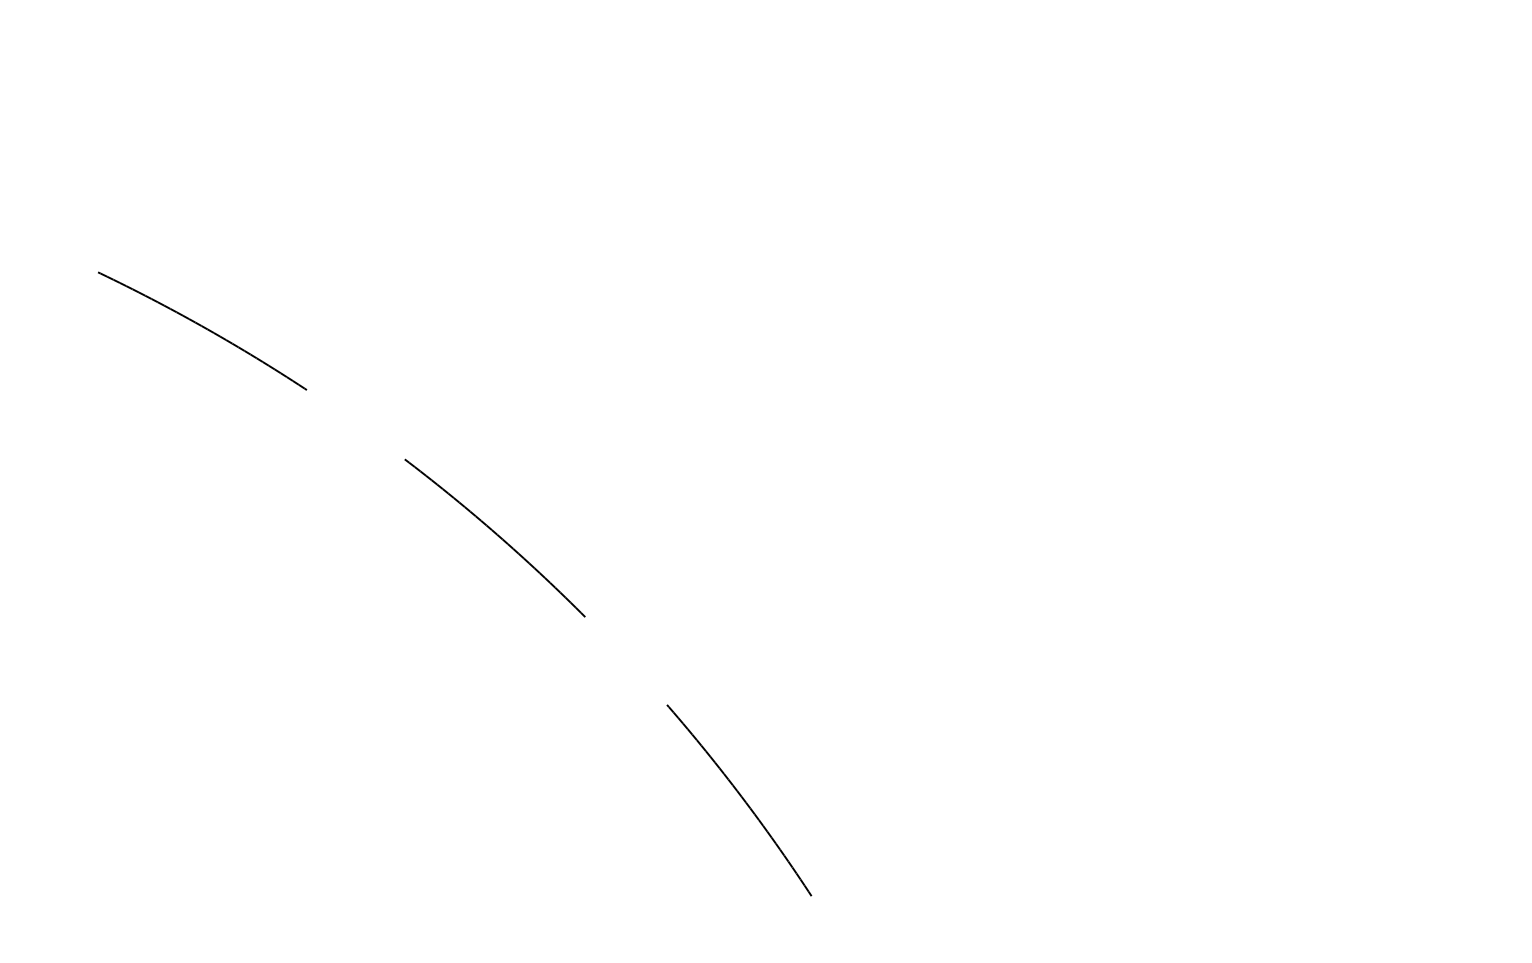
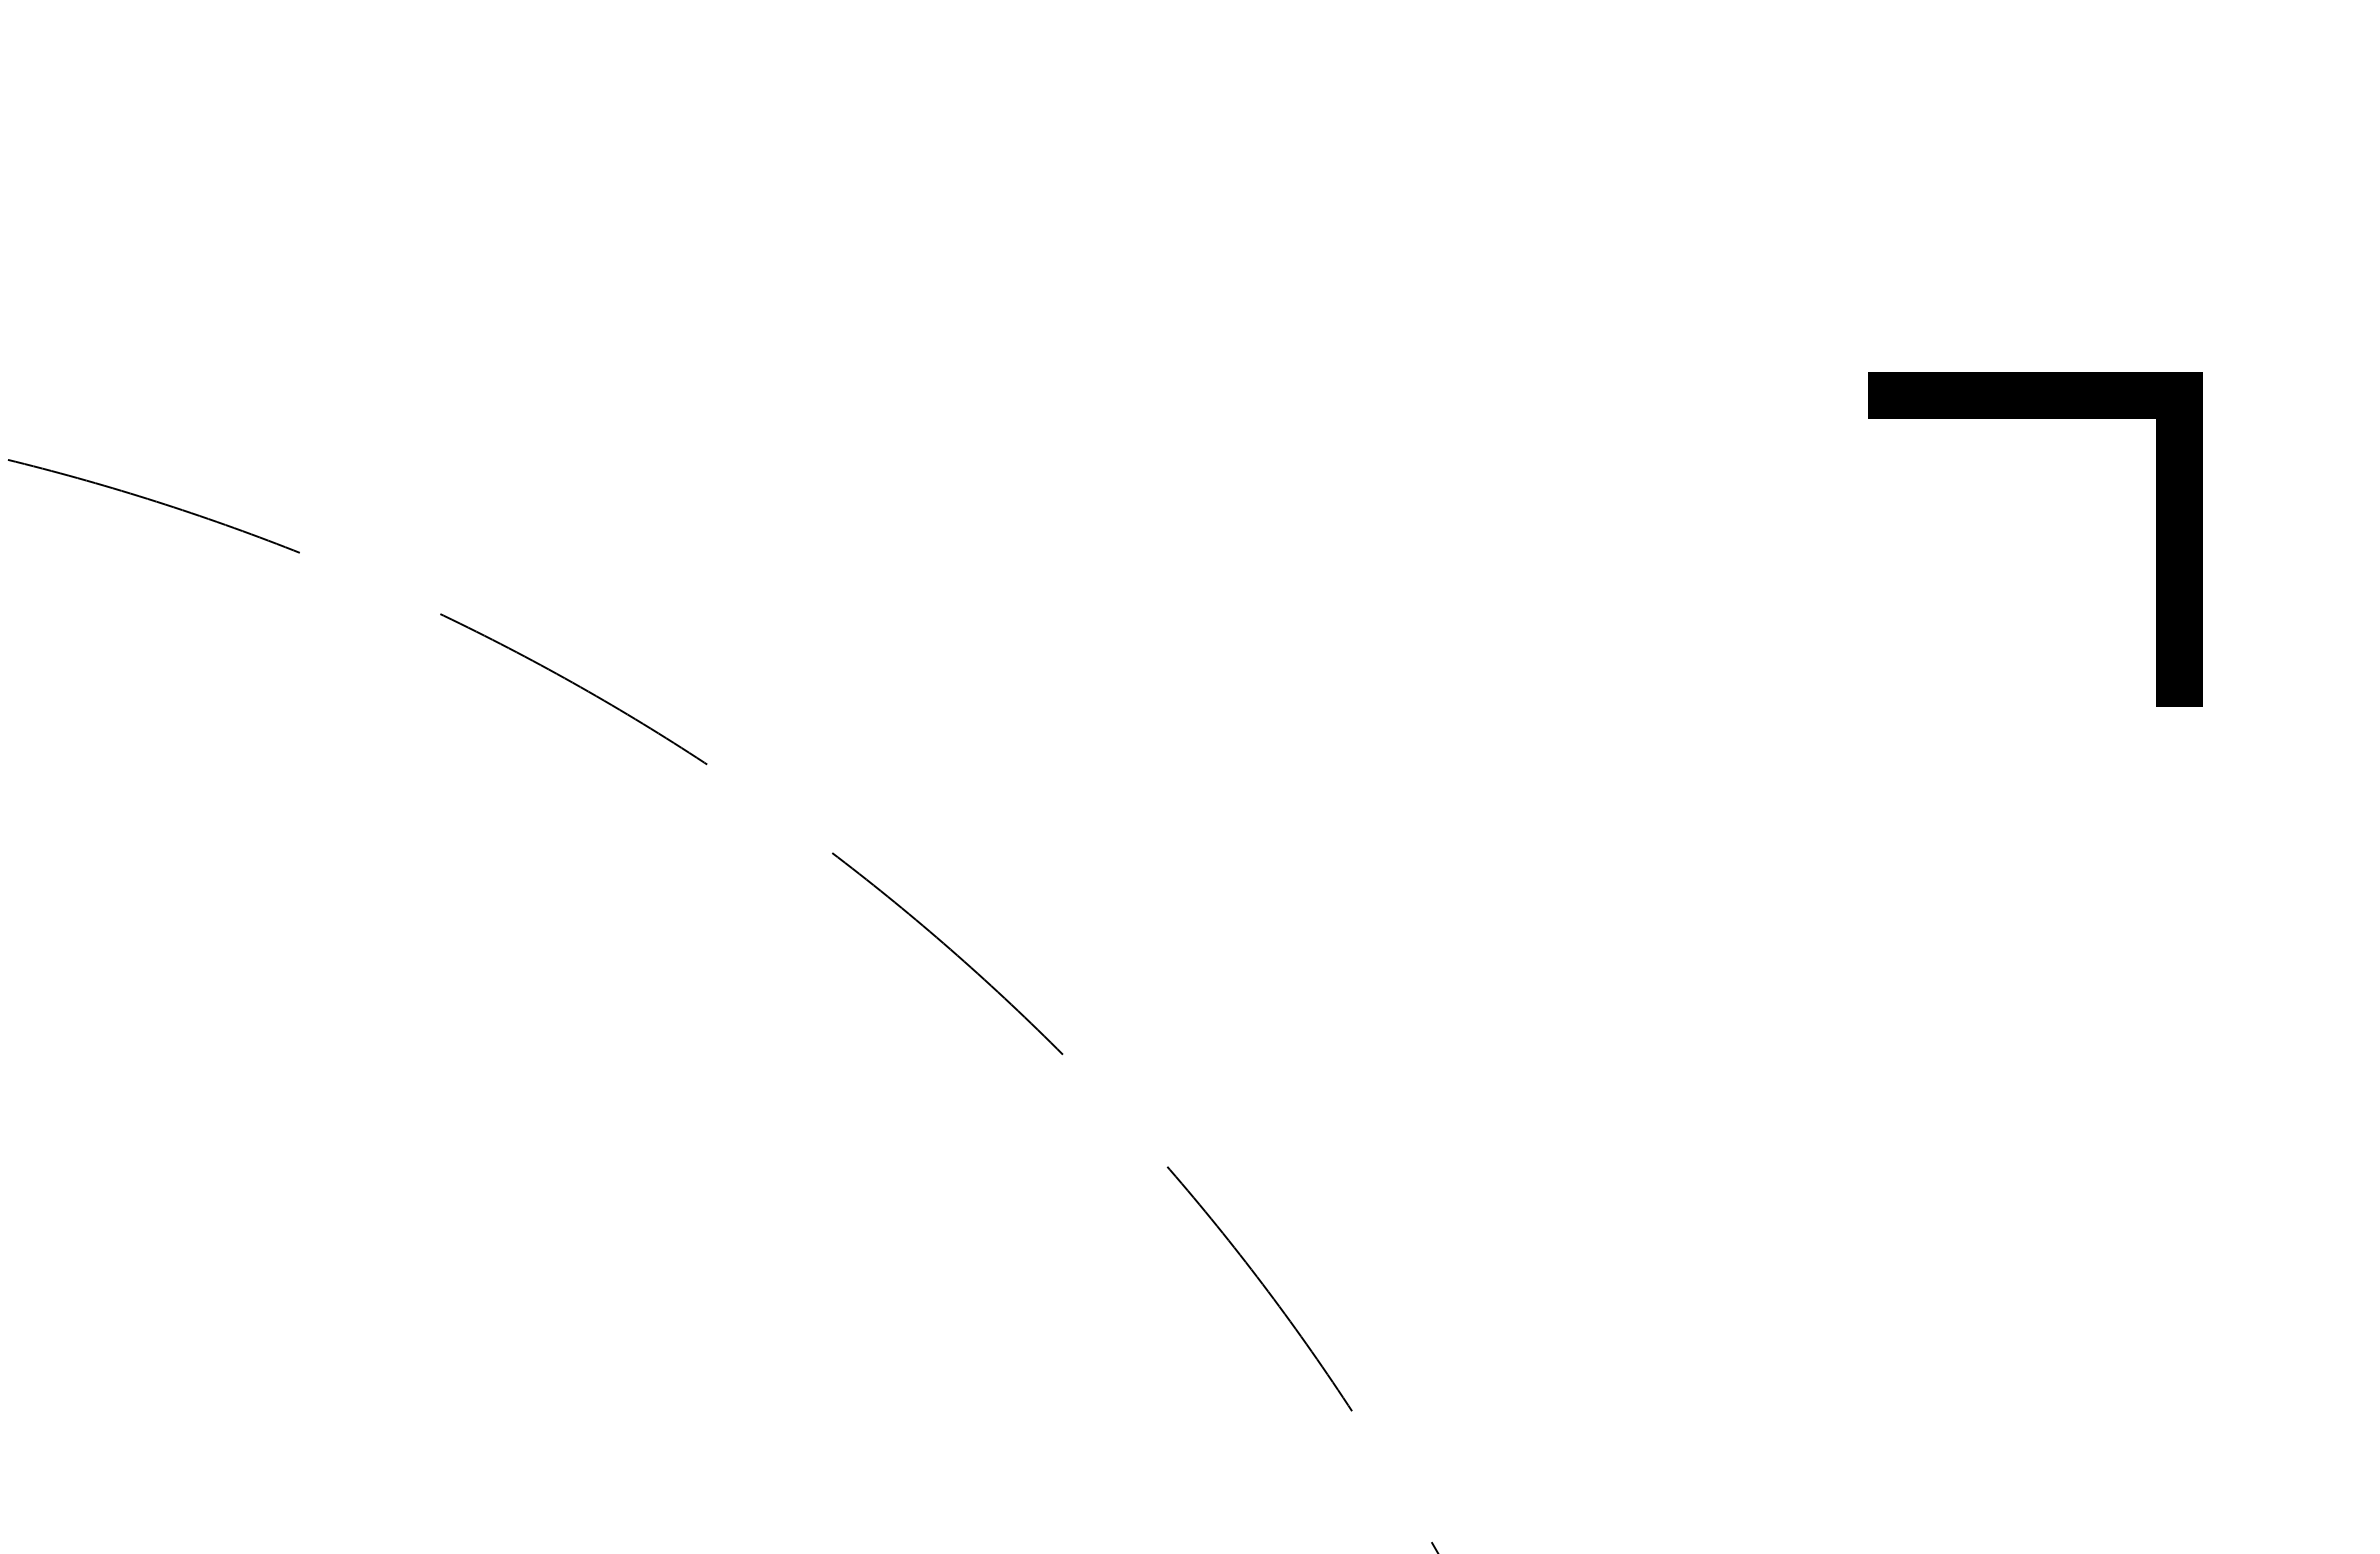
line: (1346, 119) -> (2035, 418), added

